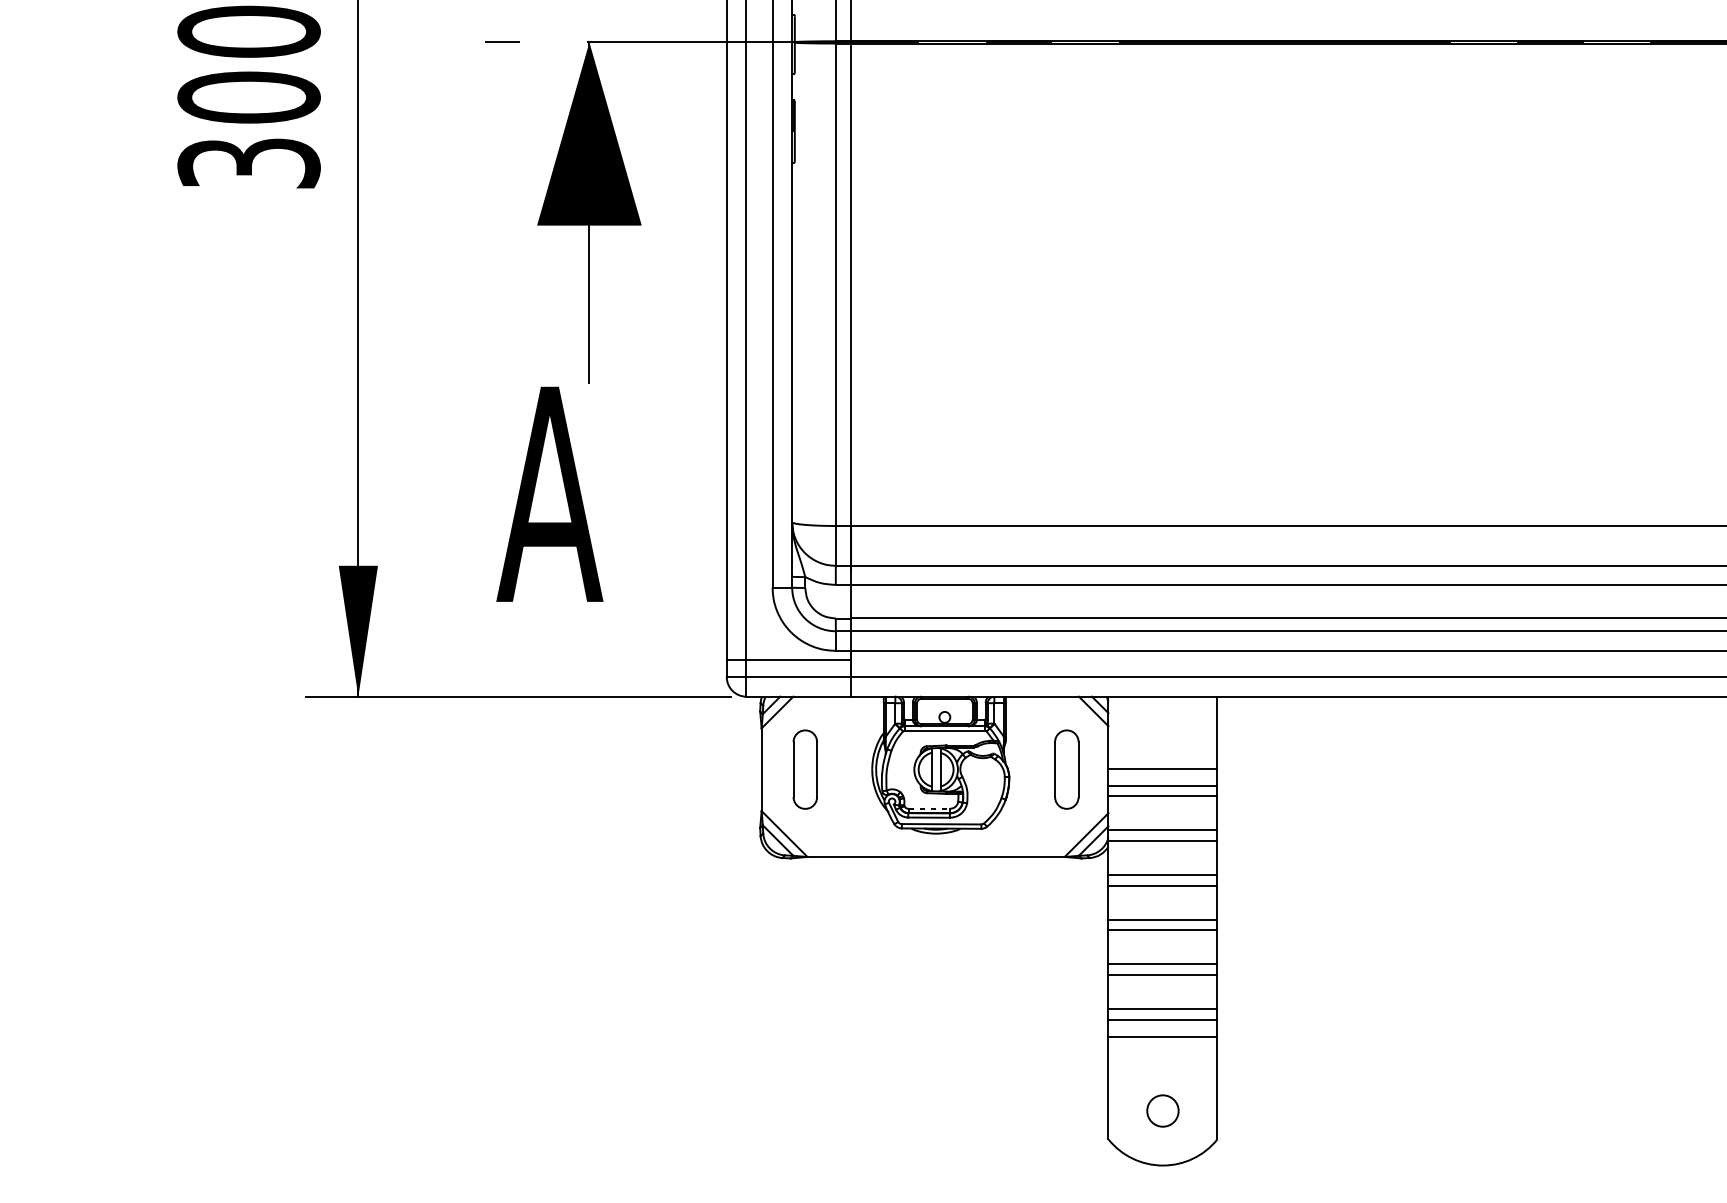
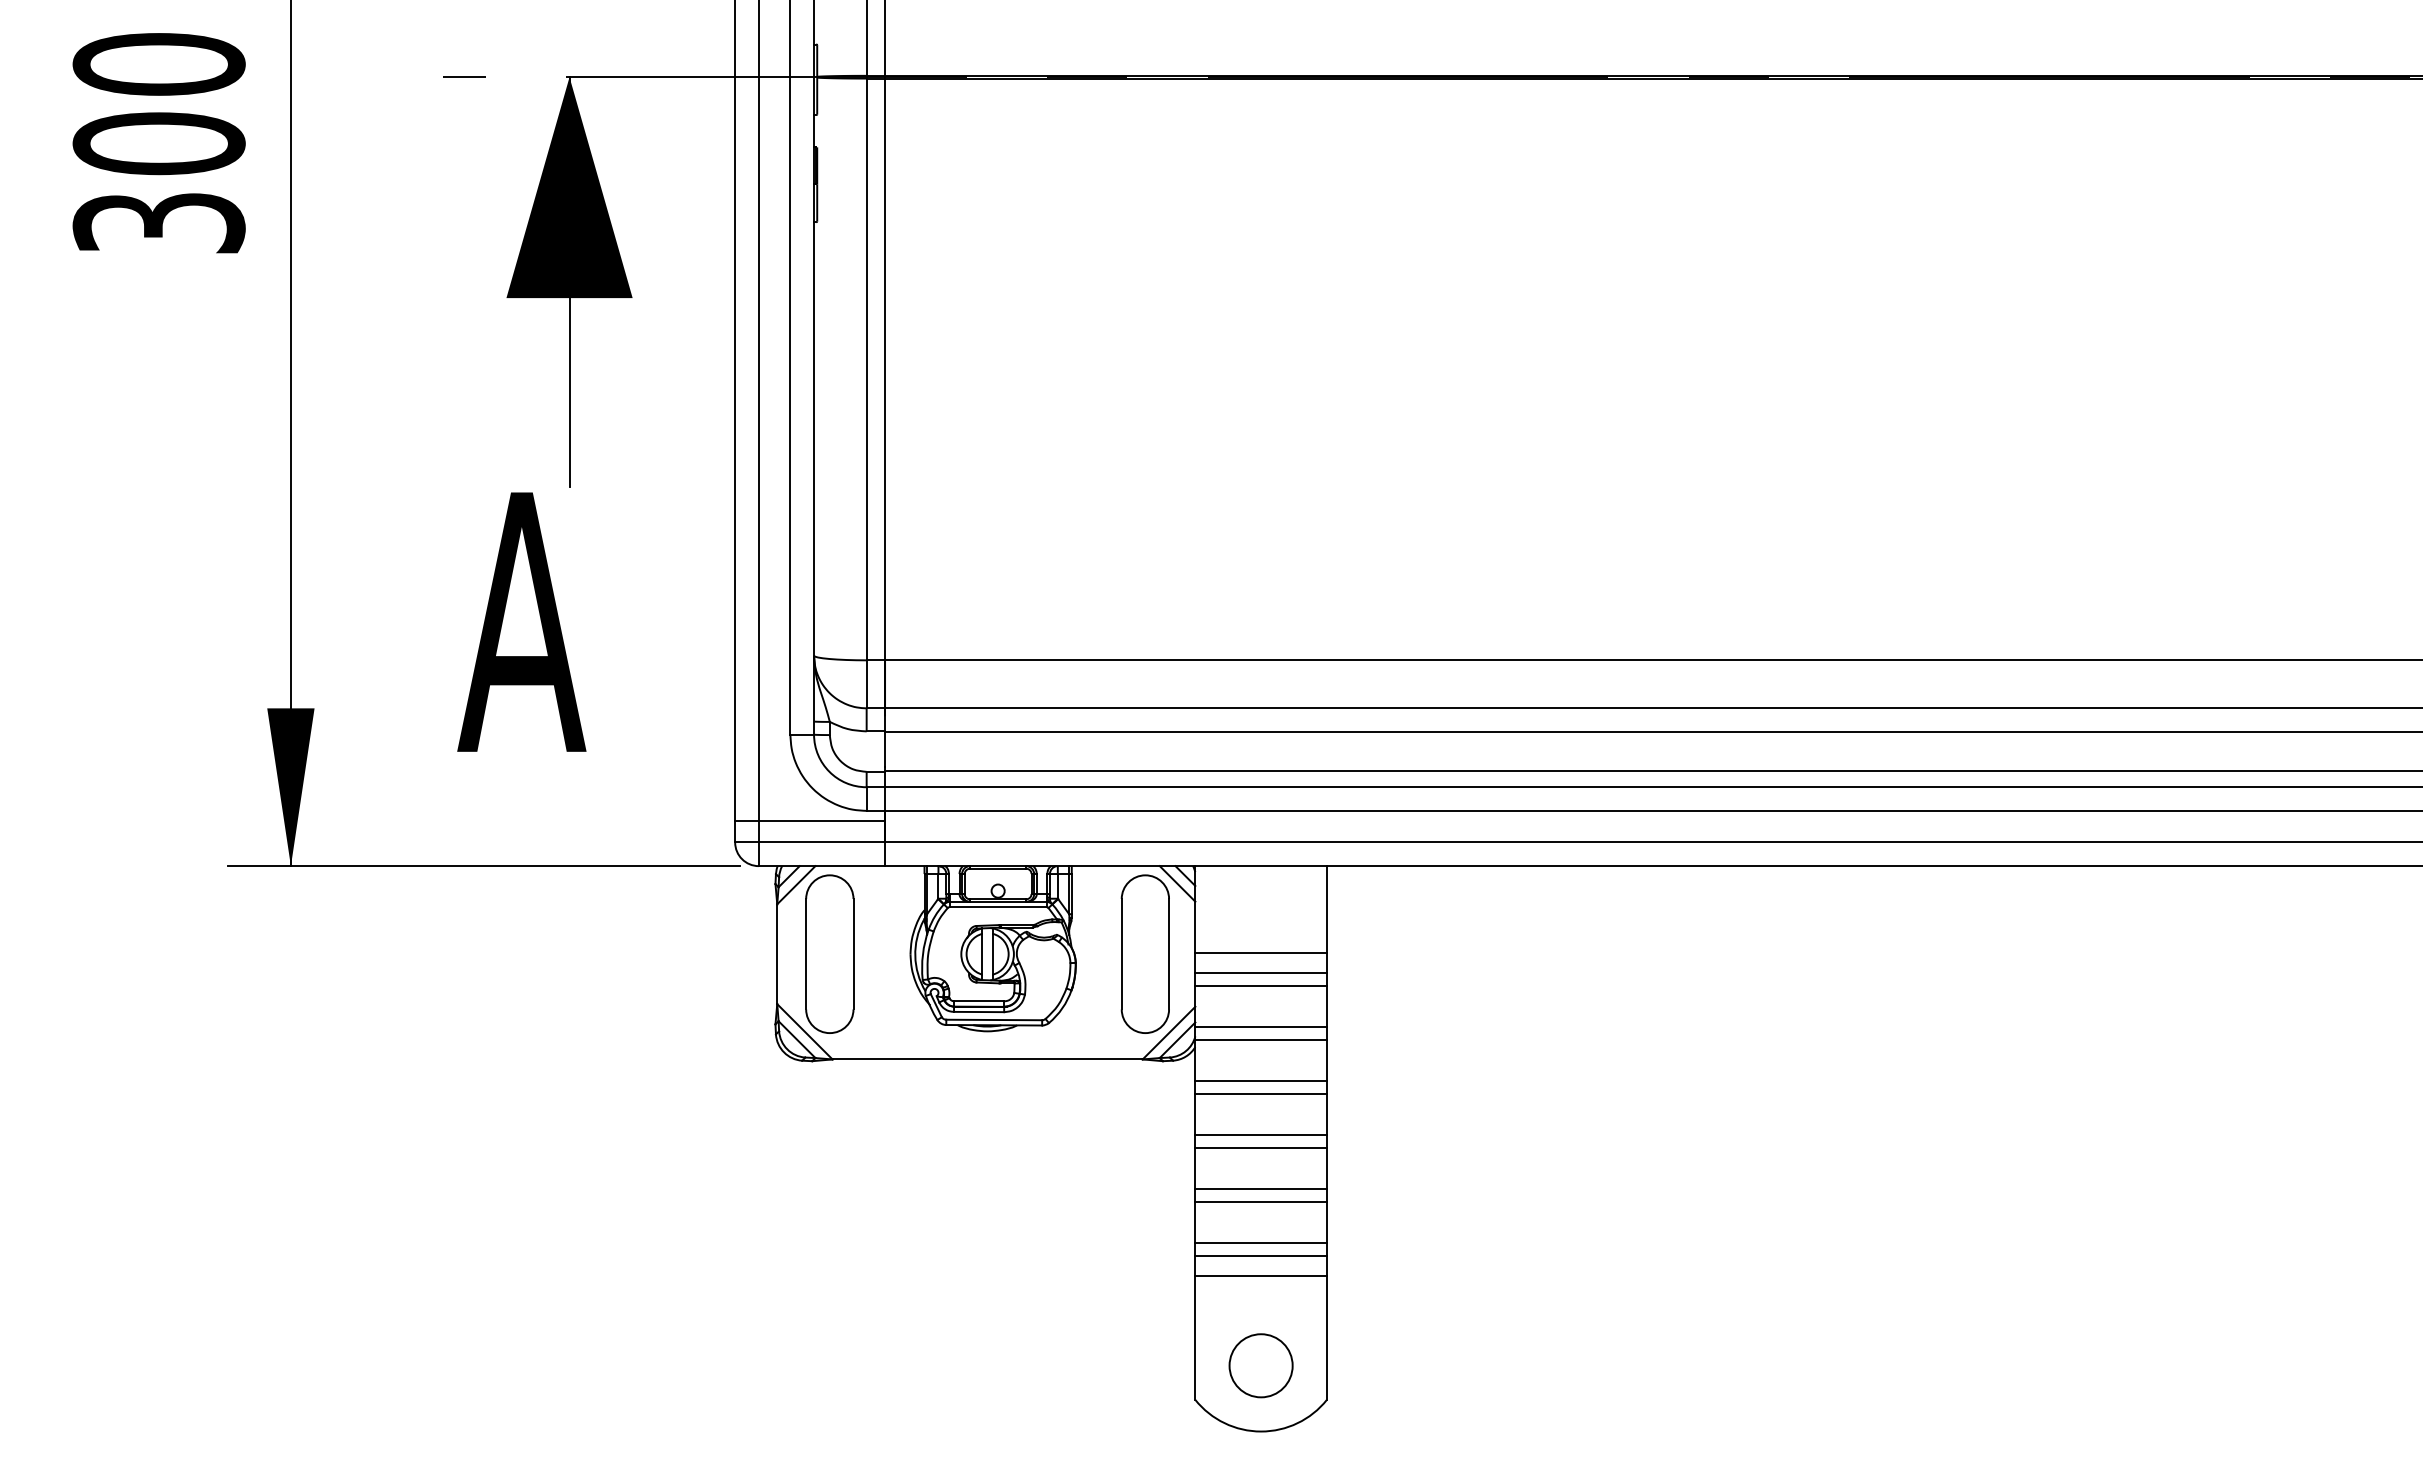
part: (805, 769) -> (829, 953), size x1.67
part: (1066, 769) -> (1144, 953), size x1.67
line: (929, 808) -> (979, 1001), dashed -> solid
circle: (1162, 1110) -> (1260, 1365), size x1.67

